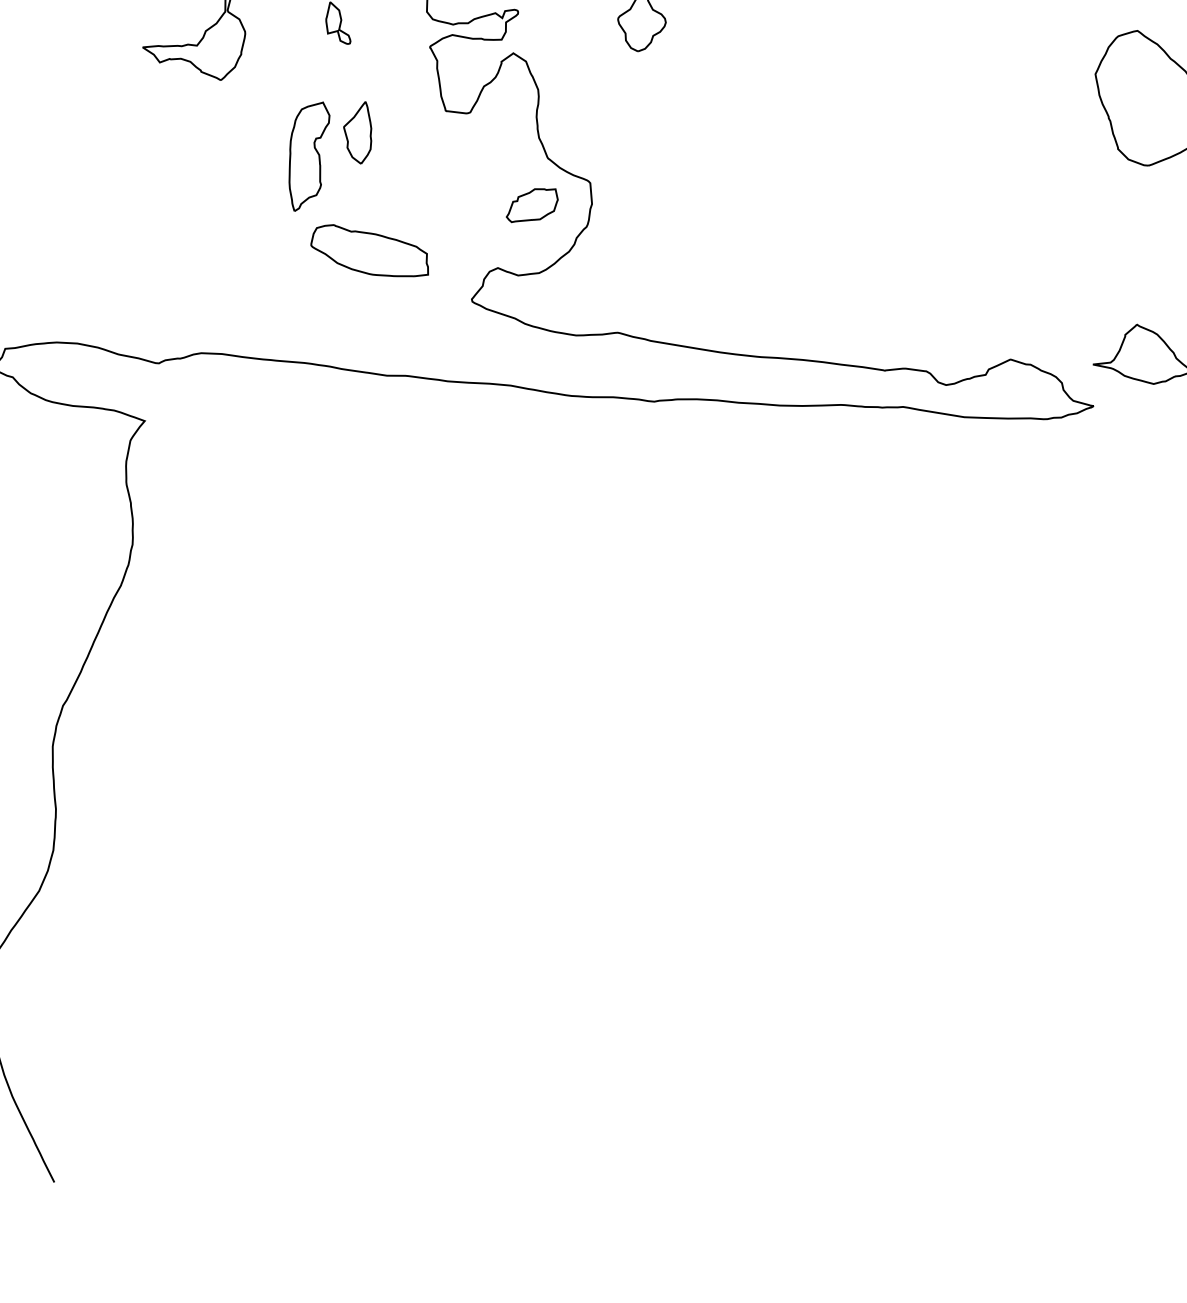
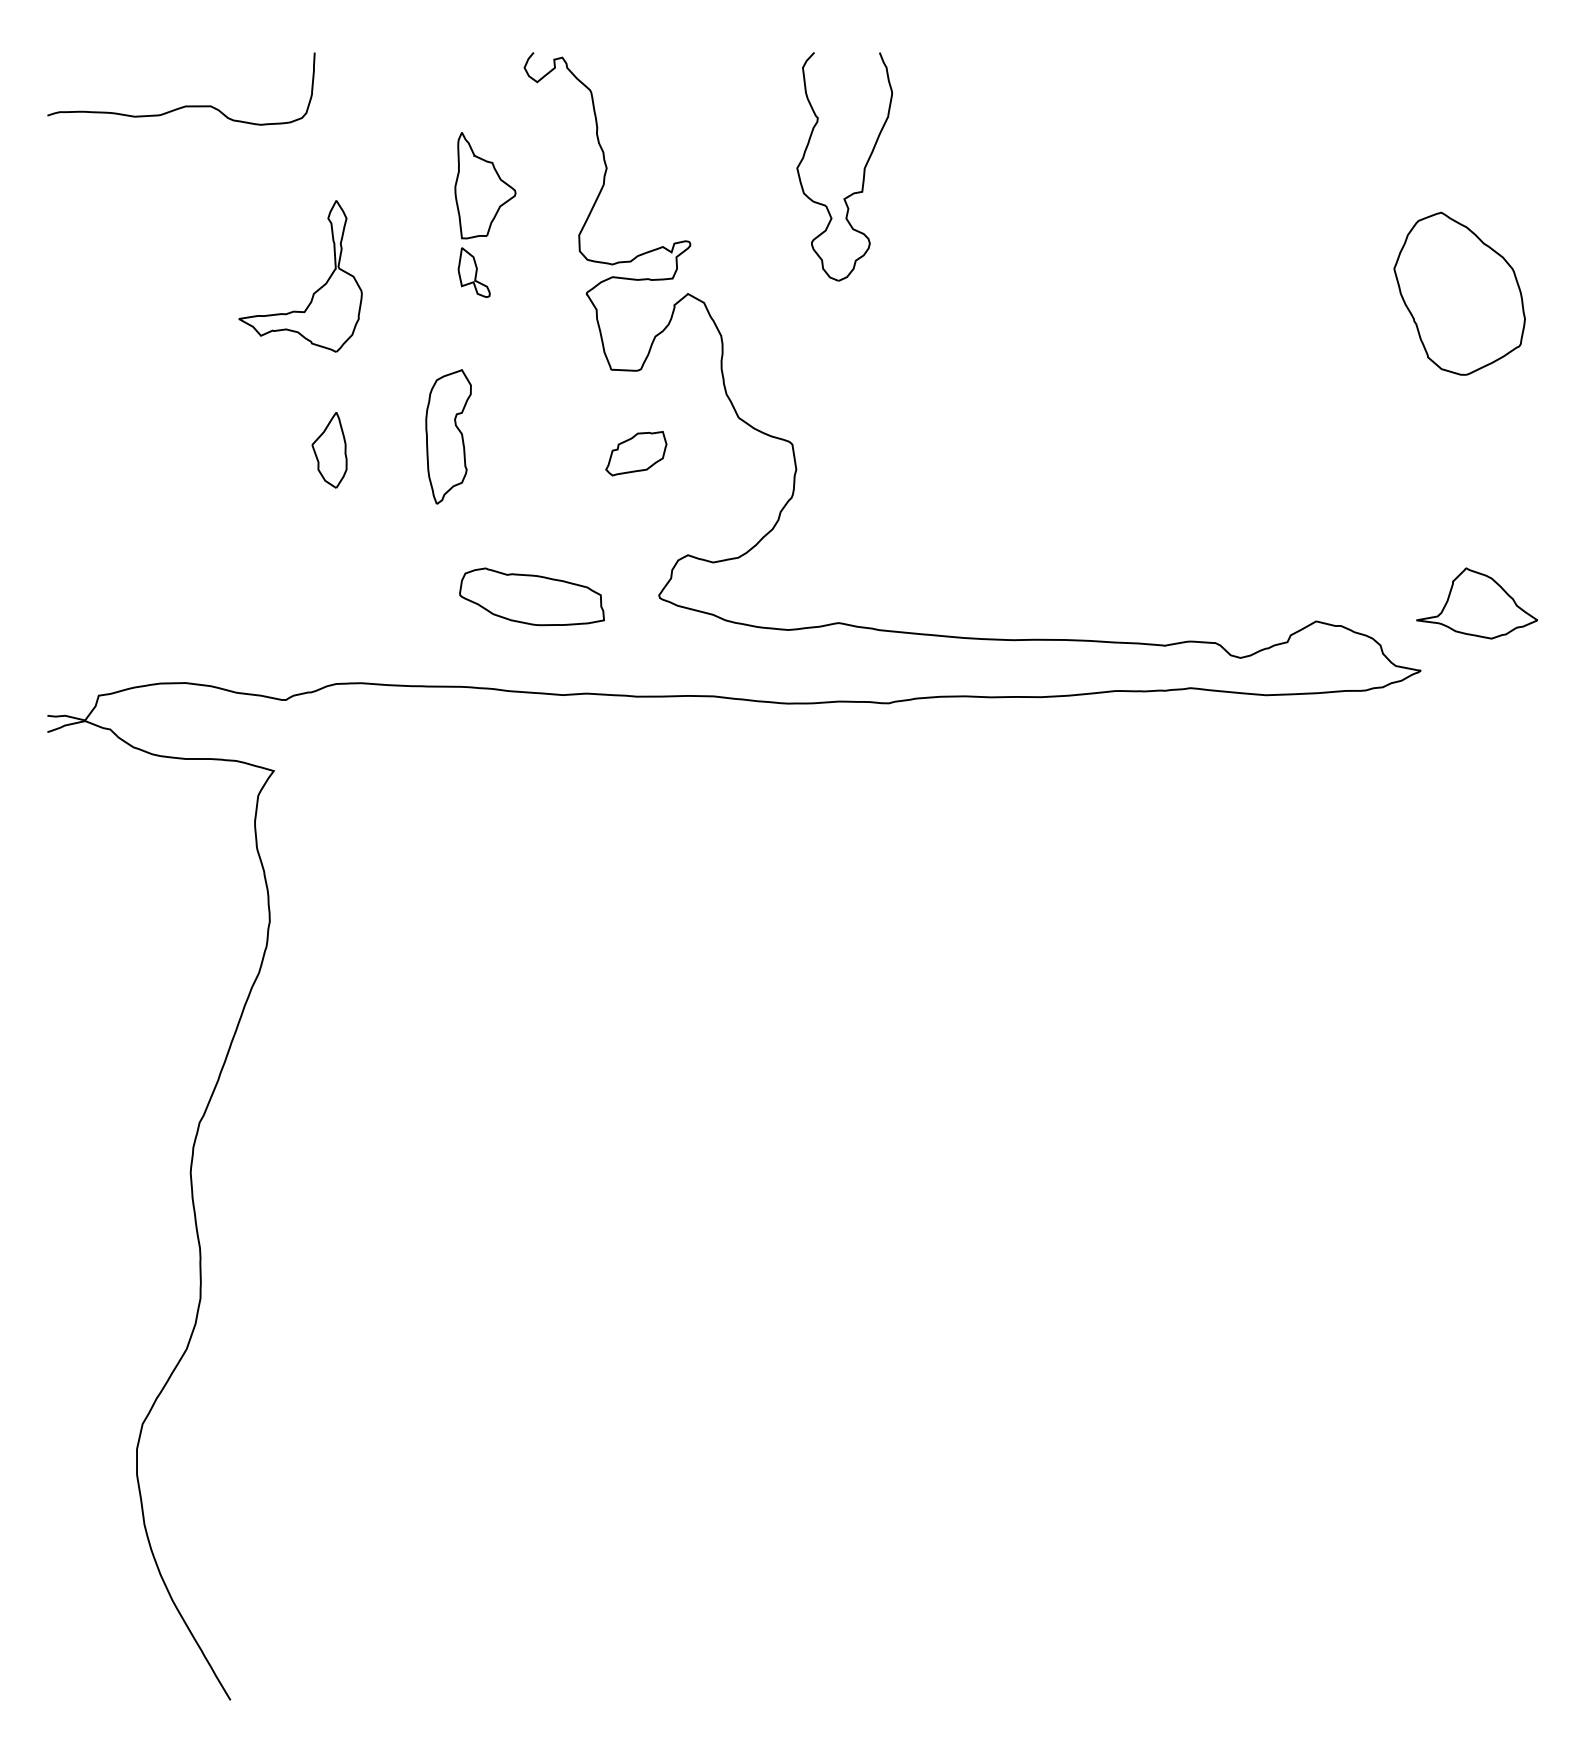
part: (357, 132) -> (329, 450), moved
part: (532, 205) -> (636, 453), moved
part: (369, 250) -> (531, 596), moved

